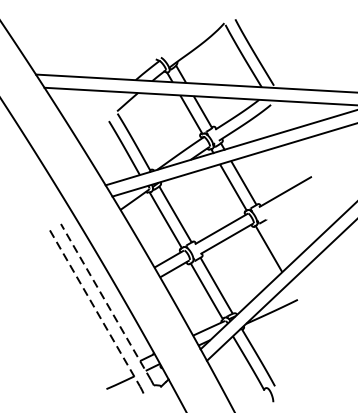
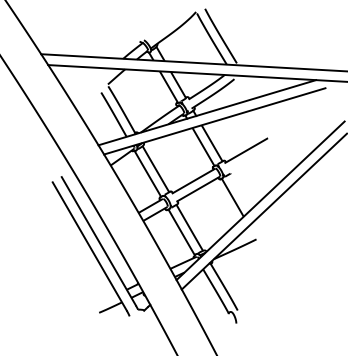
line: (105, 301) -> (98, 240), dashed -> solid
line: (95, 308) -> (90, 246), dashed -> solid

